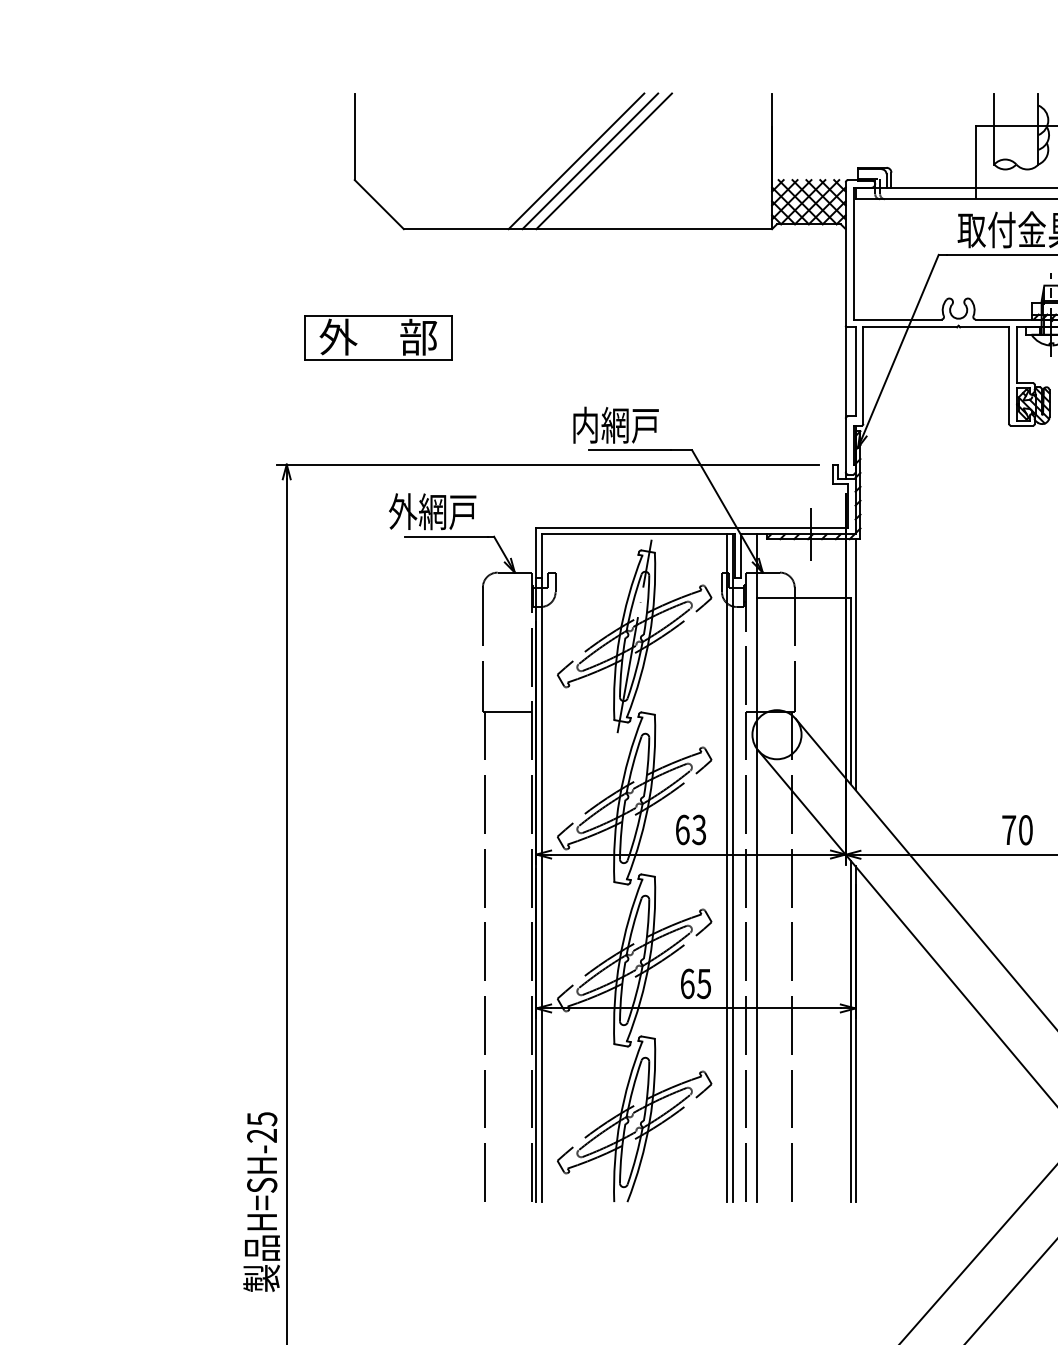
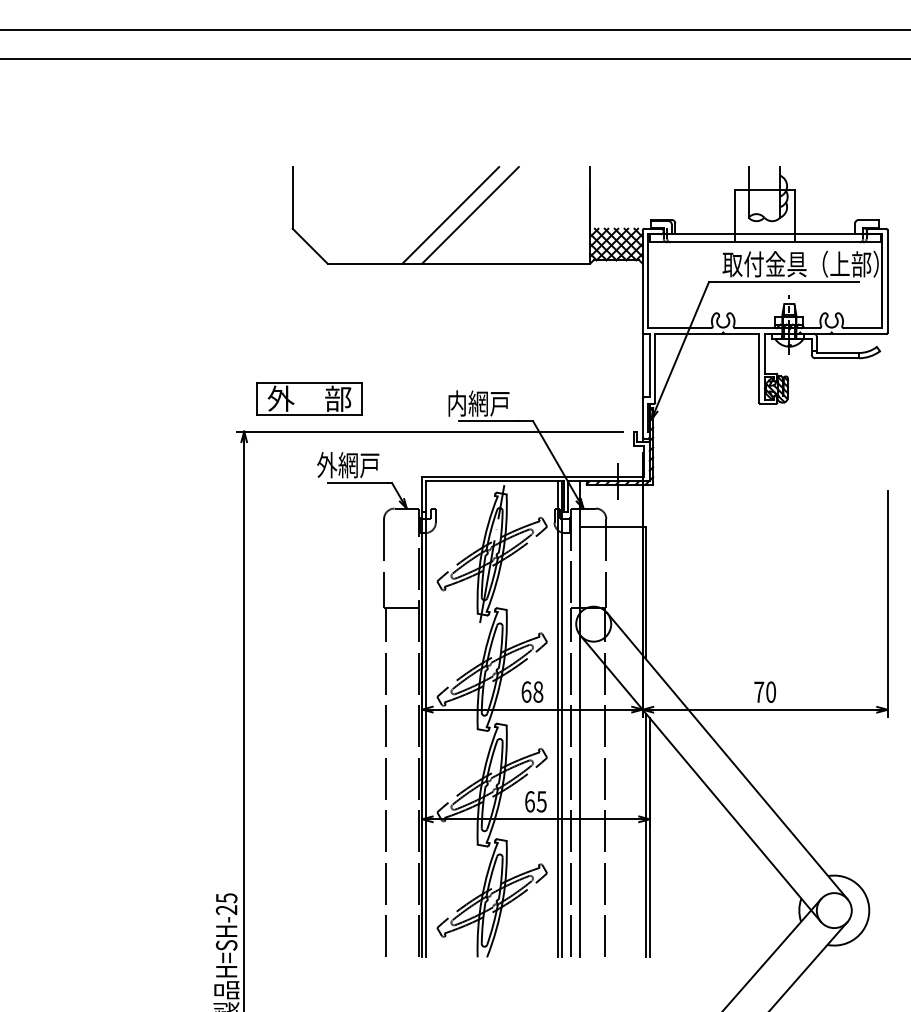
line: (590, 161) -> (460, 215), removed
part: (378, 336) -> (309, 398), moved
line: (855, 663) -> (649, 573), removed
text: (699, 829) -> (538, 691), 63 -> 68

